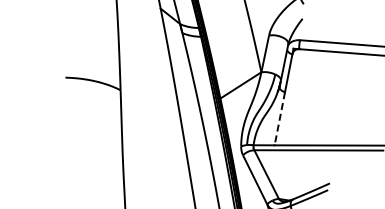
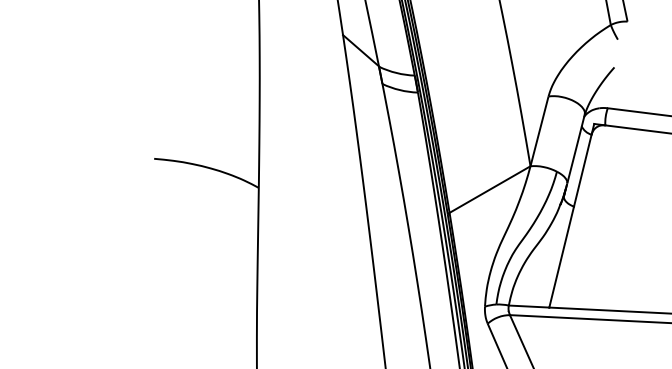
line: (279, 119) -> (560, 258), dashed -> solid

